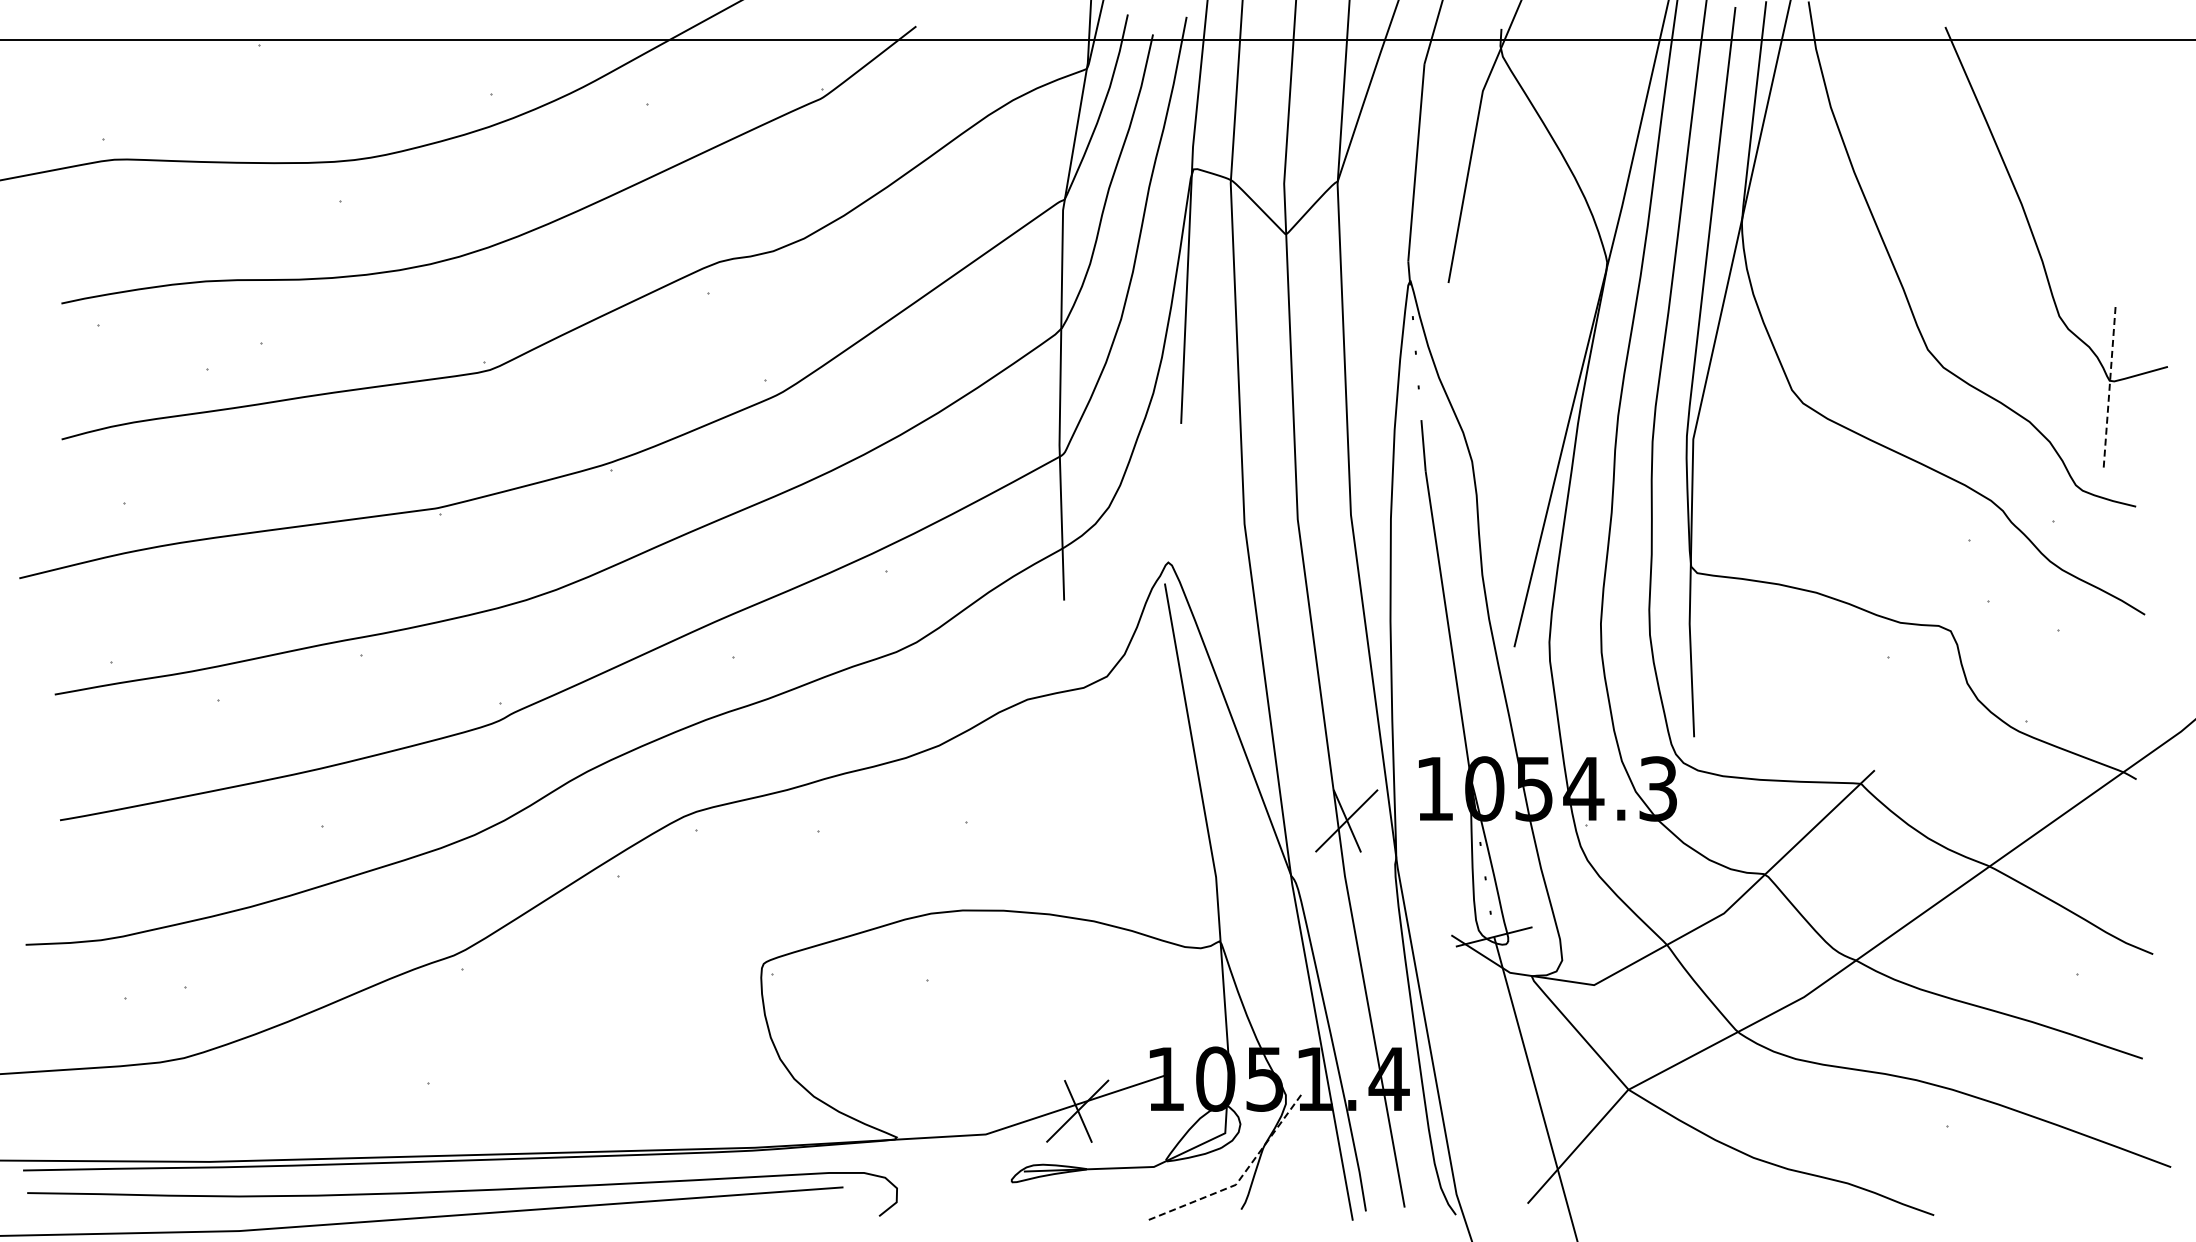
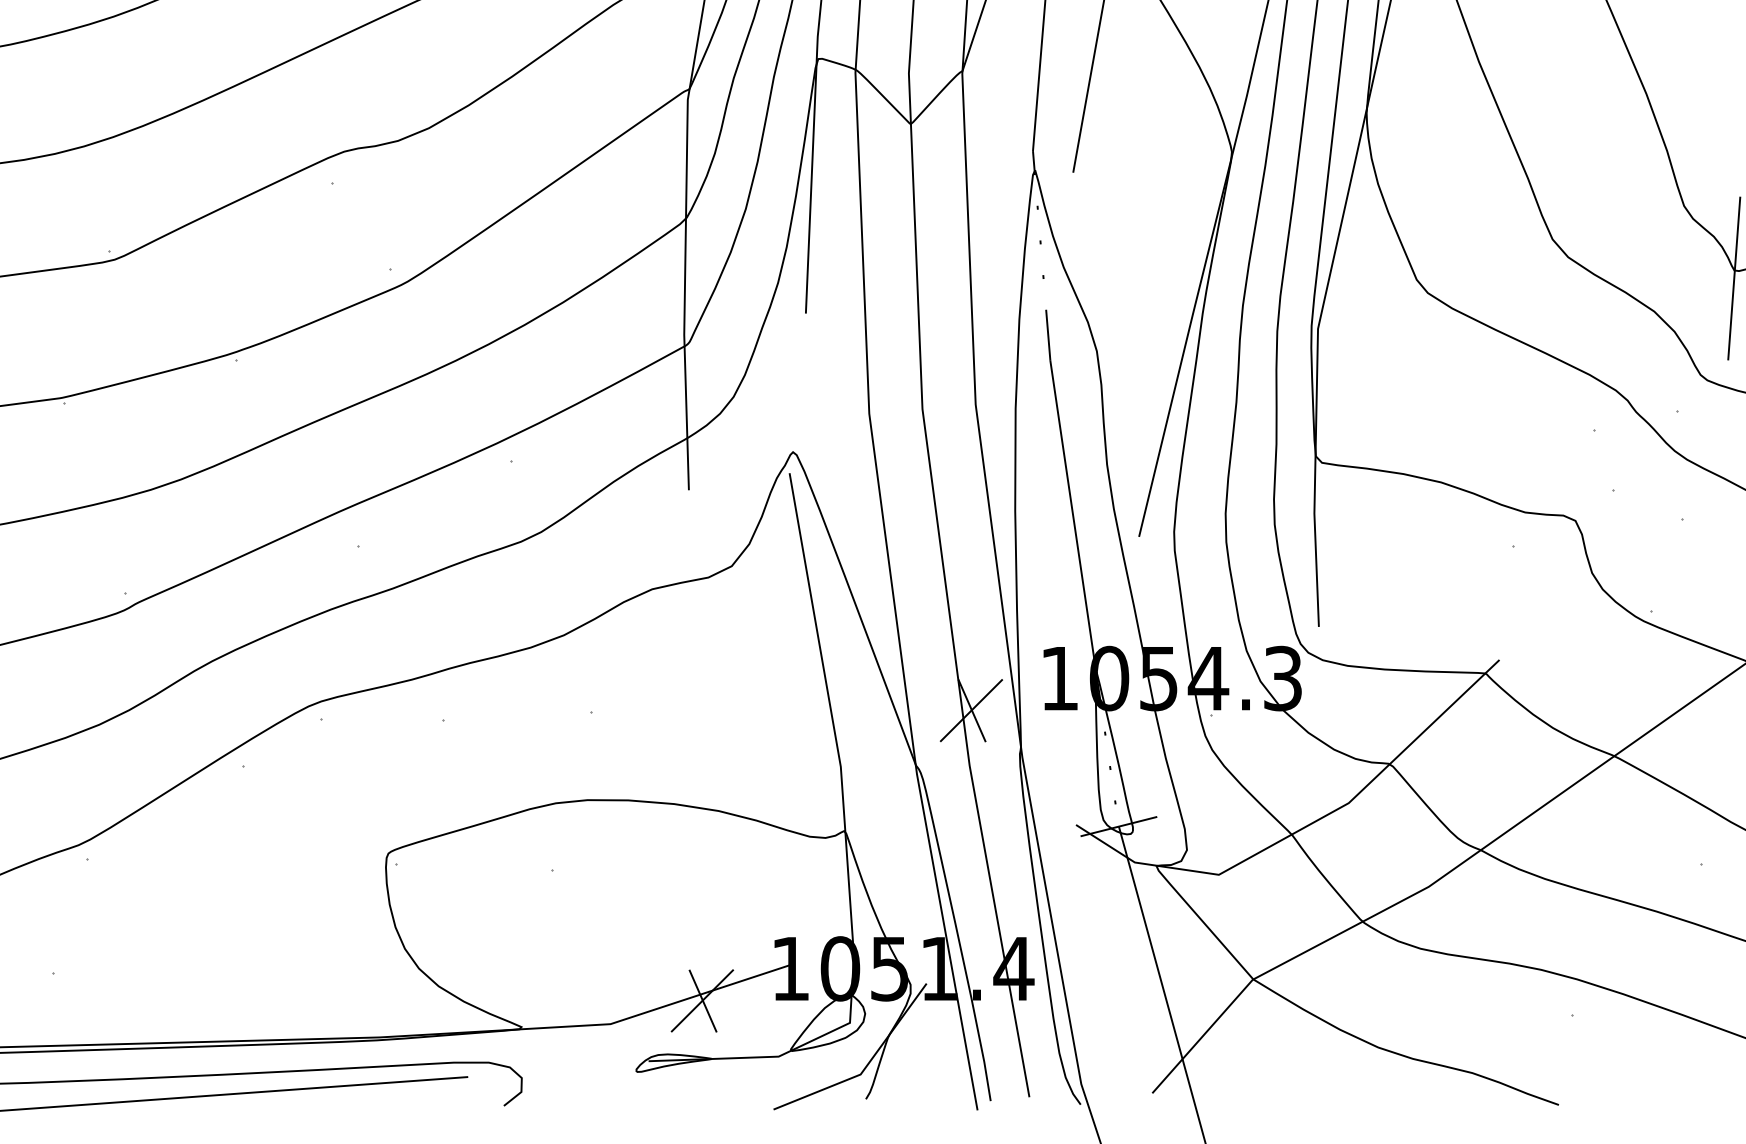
line: (2109, 389) -> (1734, 279), dashed -> solid
line: (1241, 1177) -> (866, 1067), dashed -> solid

